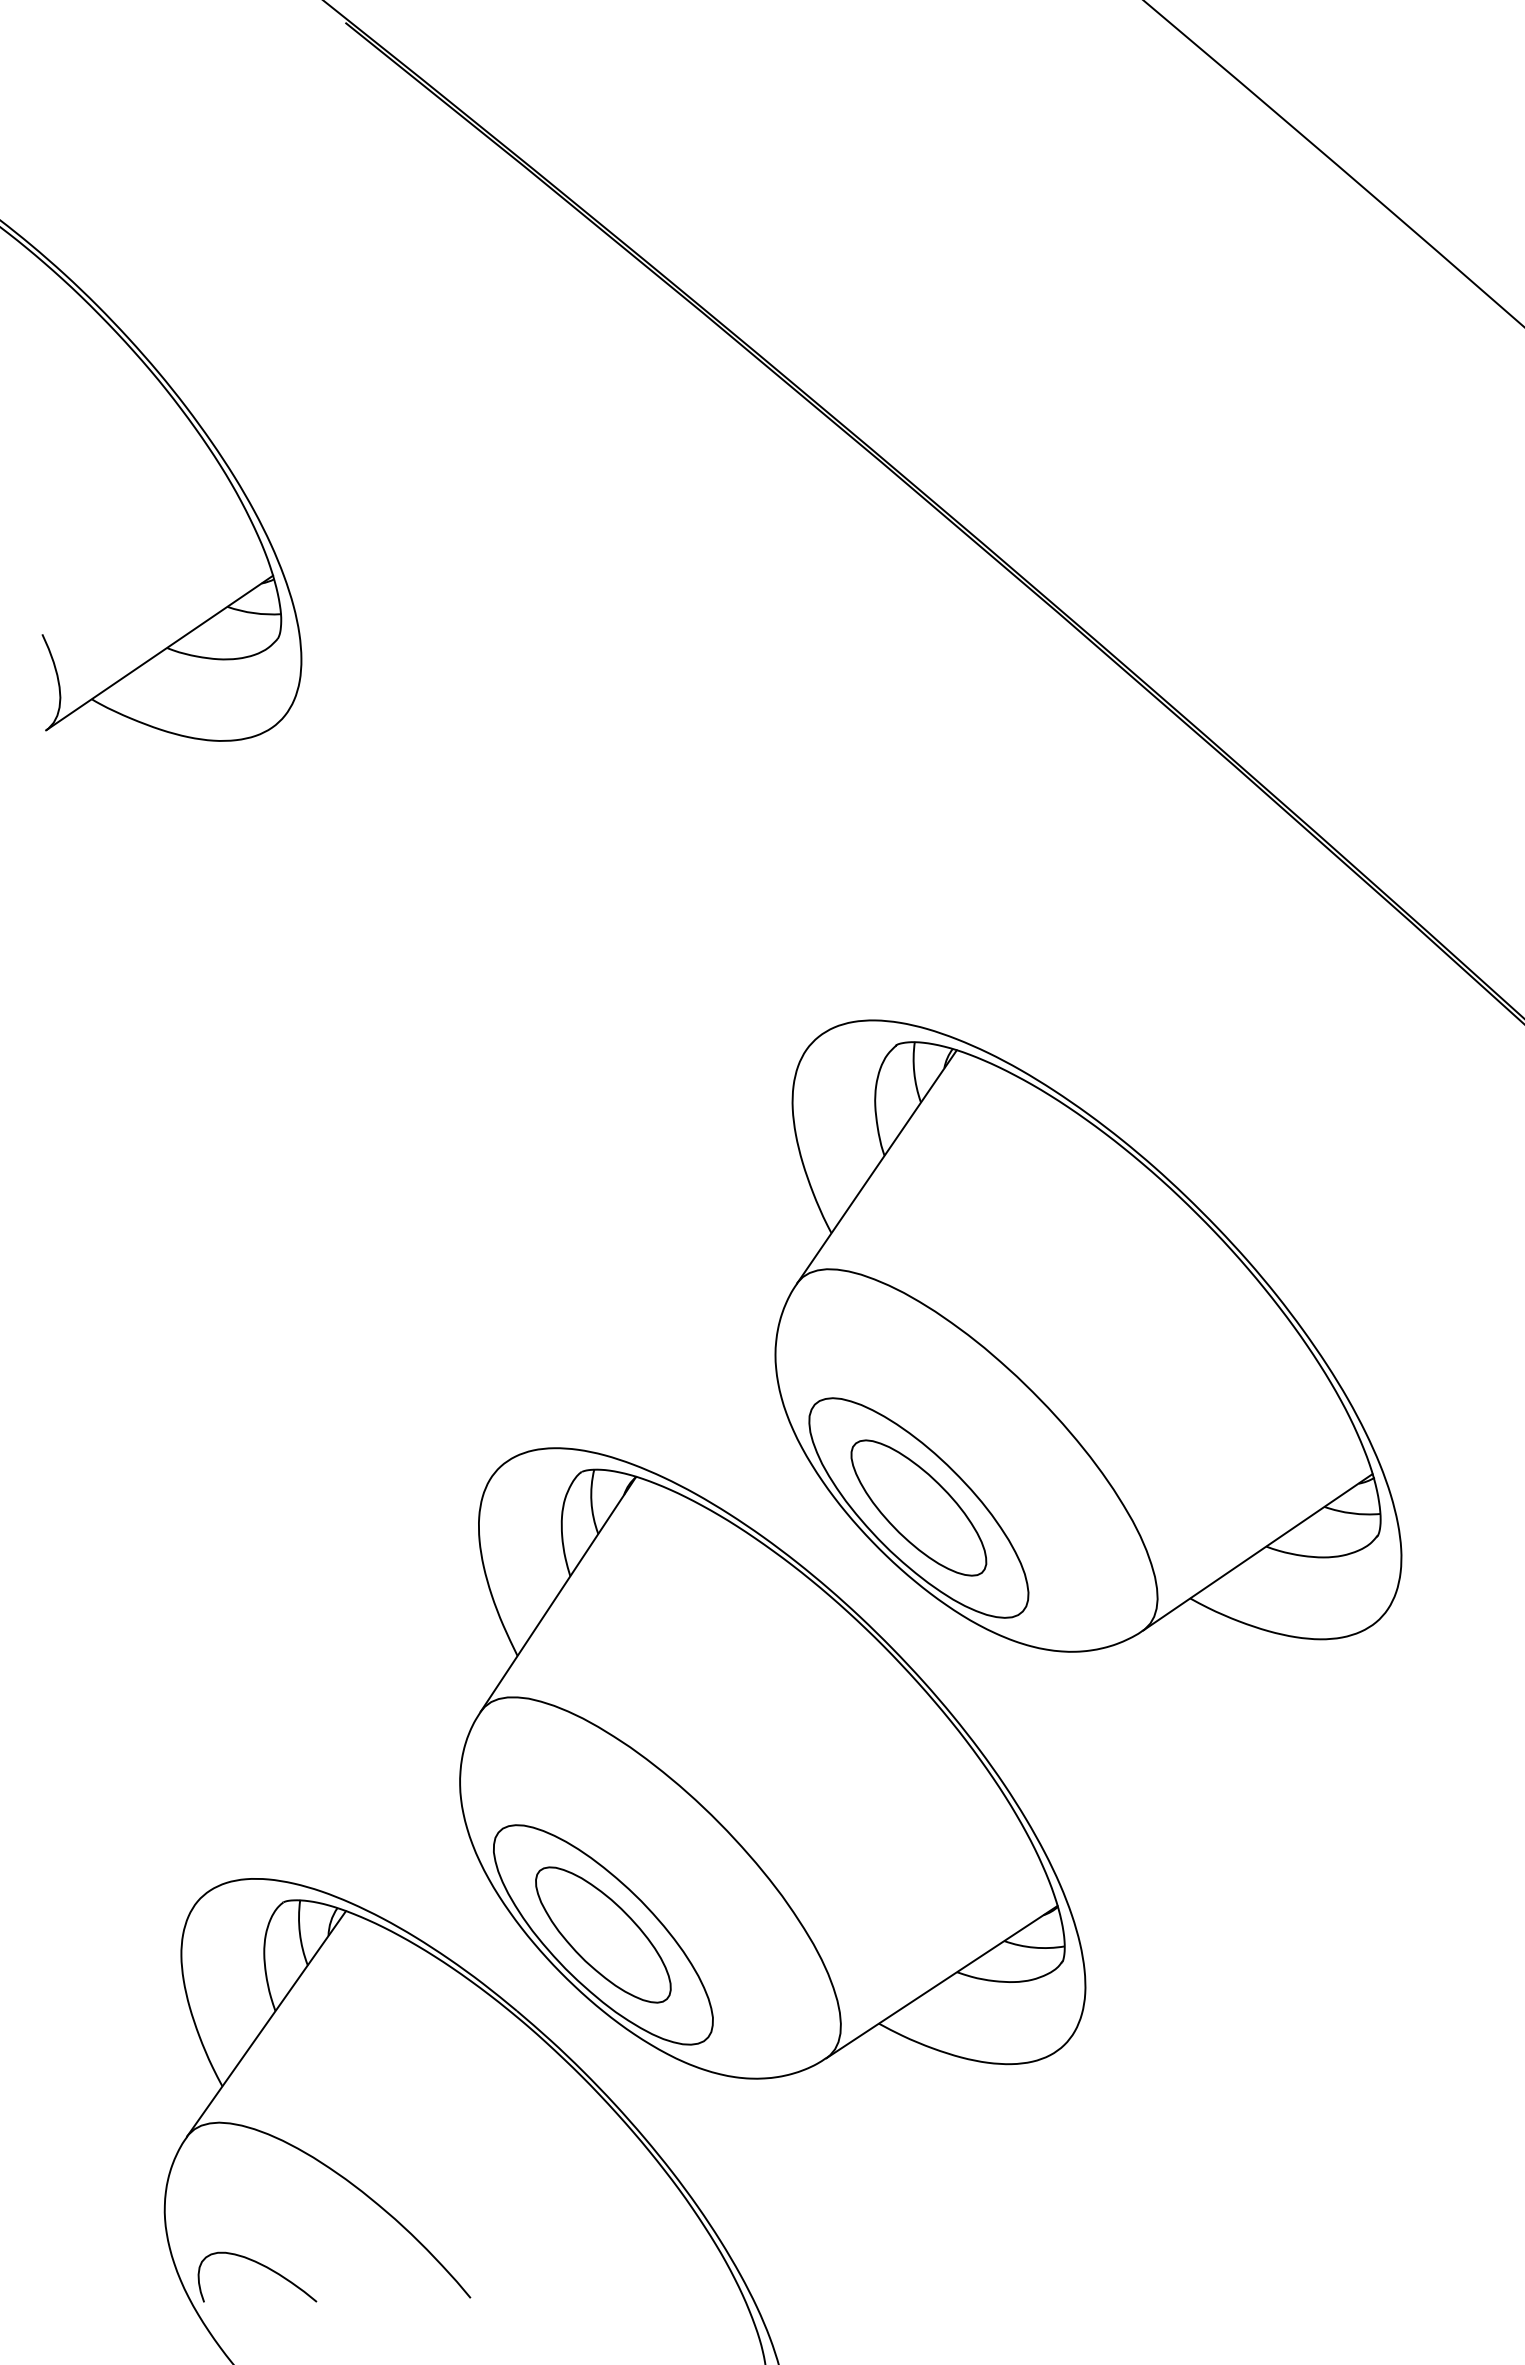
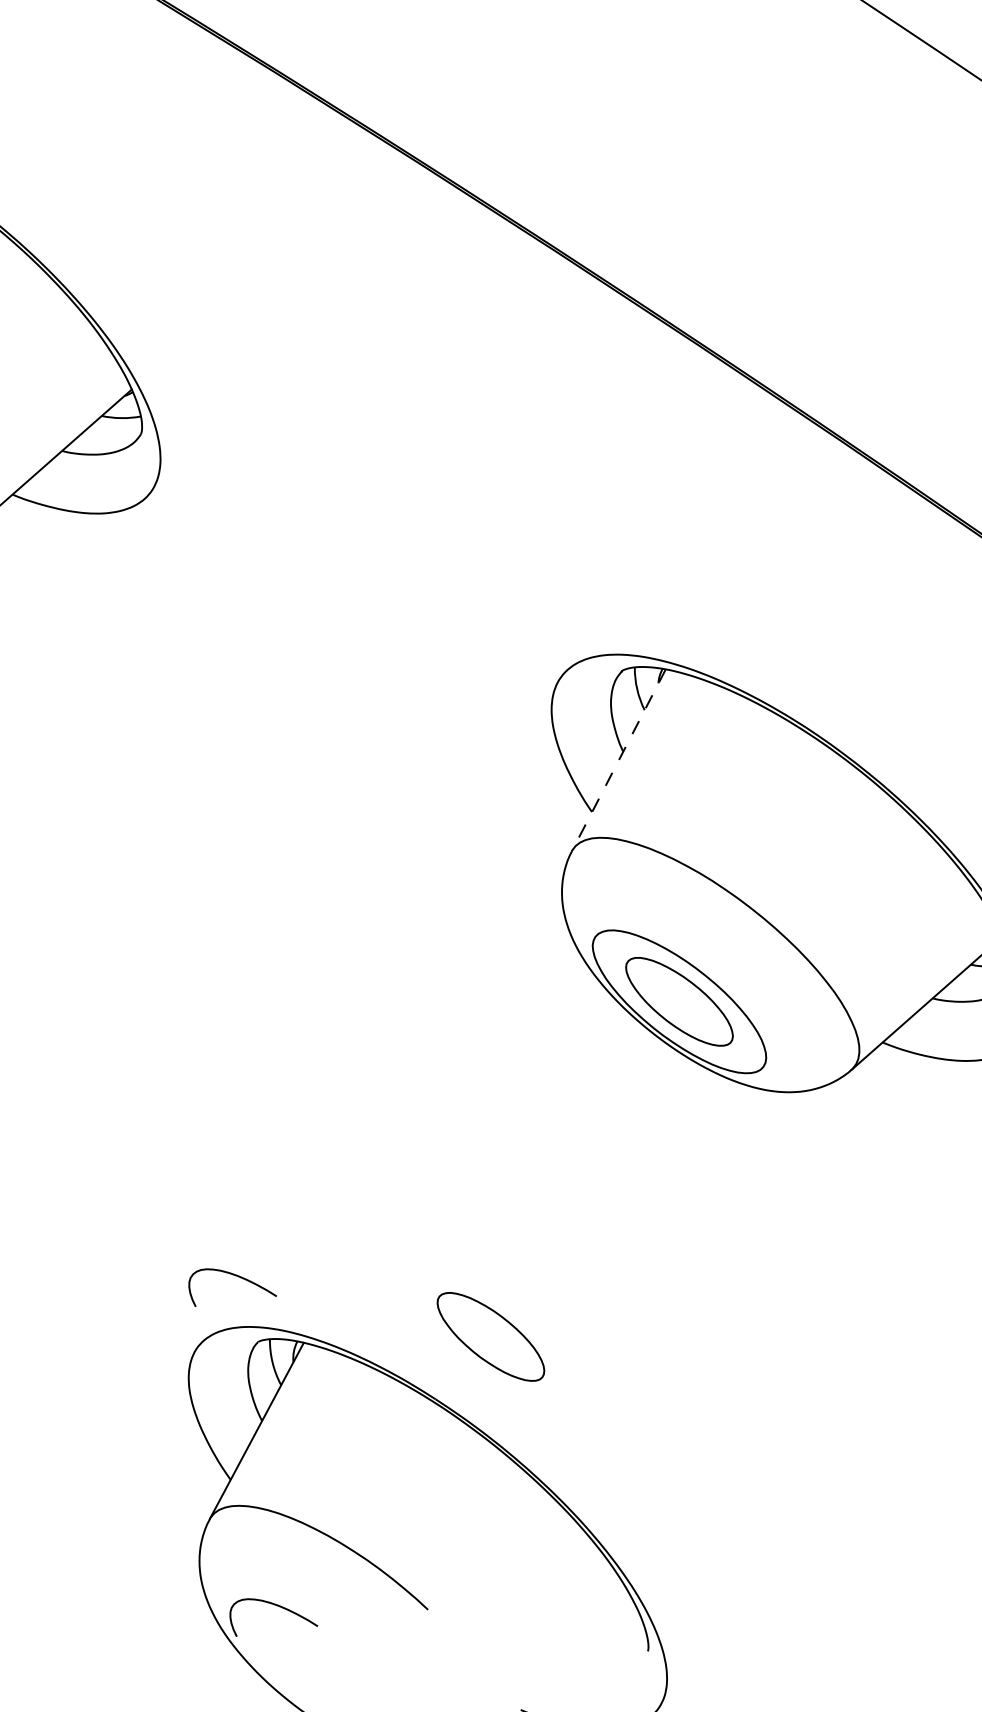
line: (876, 1167) -> (618, 760), solid -> dashed
part: (772, 1763) -> (597, 1198), removed
curve: (262, 1807) -> (234, 1275), added

